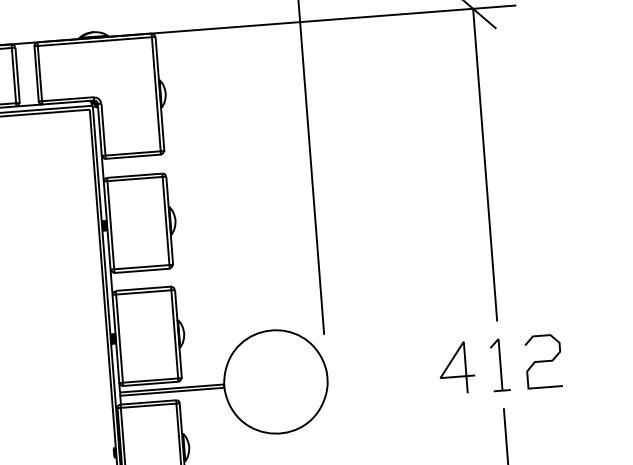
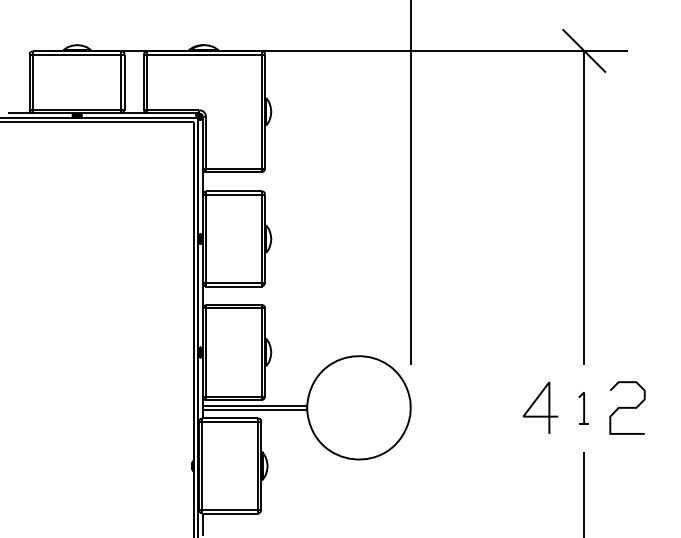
part: (499, 364) -> (583, 407), size x0.6

